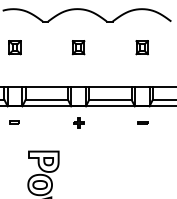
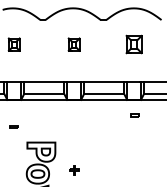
part: (141, 47) -> (133, 44), size x1.4
part: (14, 122) -> (13, 127), moved
part: (78, 122) -> (74, 169), moved

